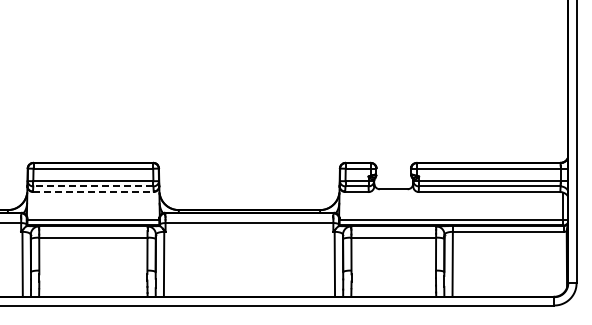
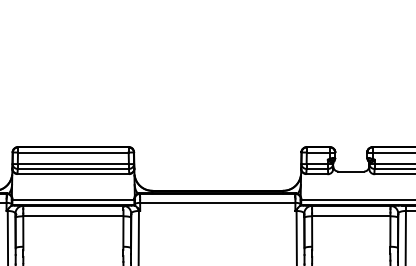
line: (92, 186) -> (72, 169), dashed -> solid
line: (93, 192) -> (73, 174), dashed -> solid

